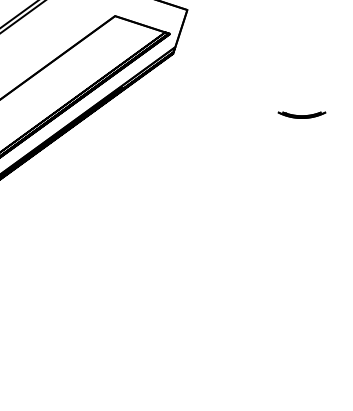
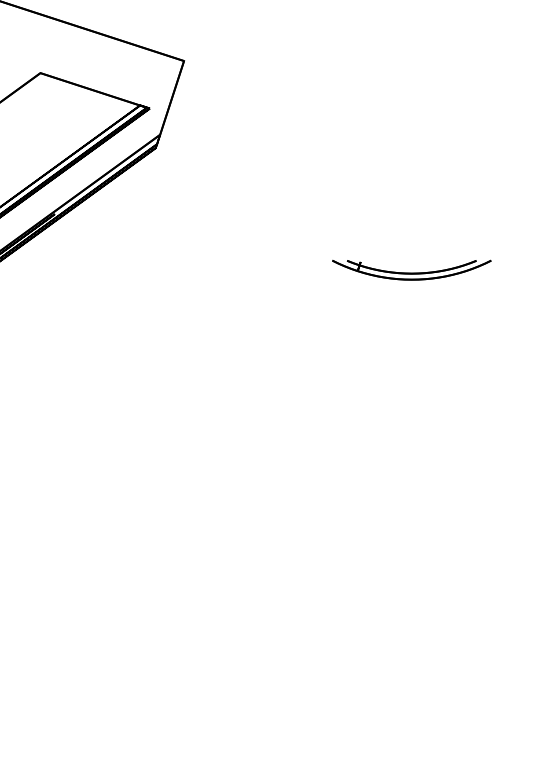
part: (301, 114) -> (410, 268), size x1.67

